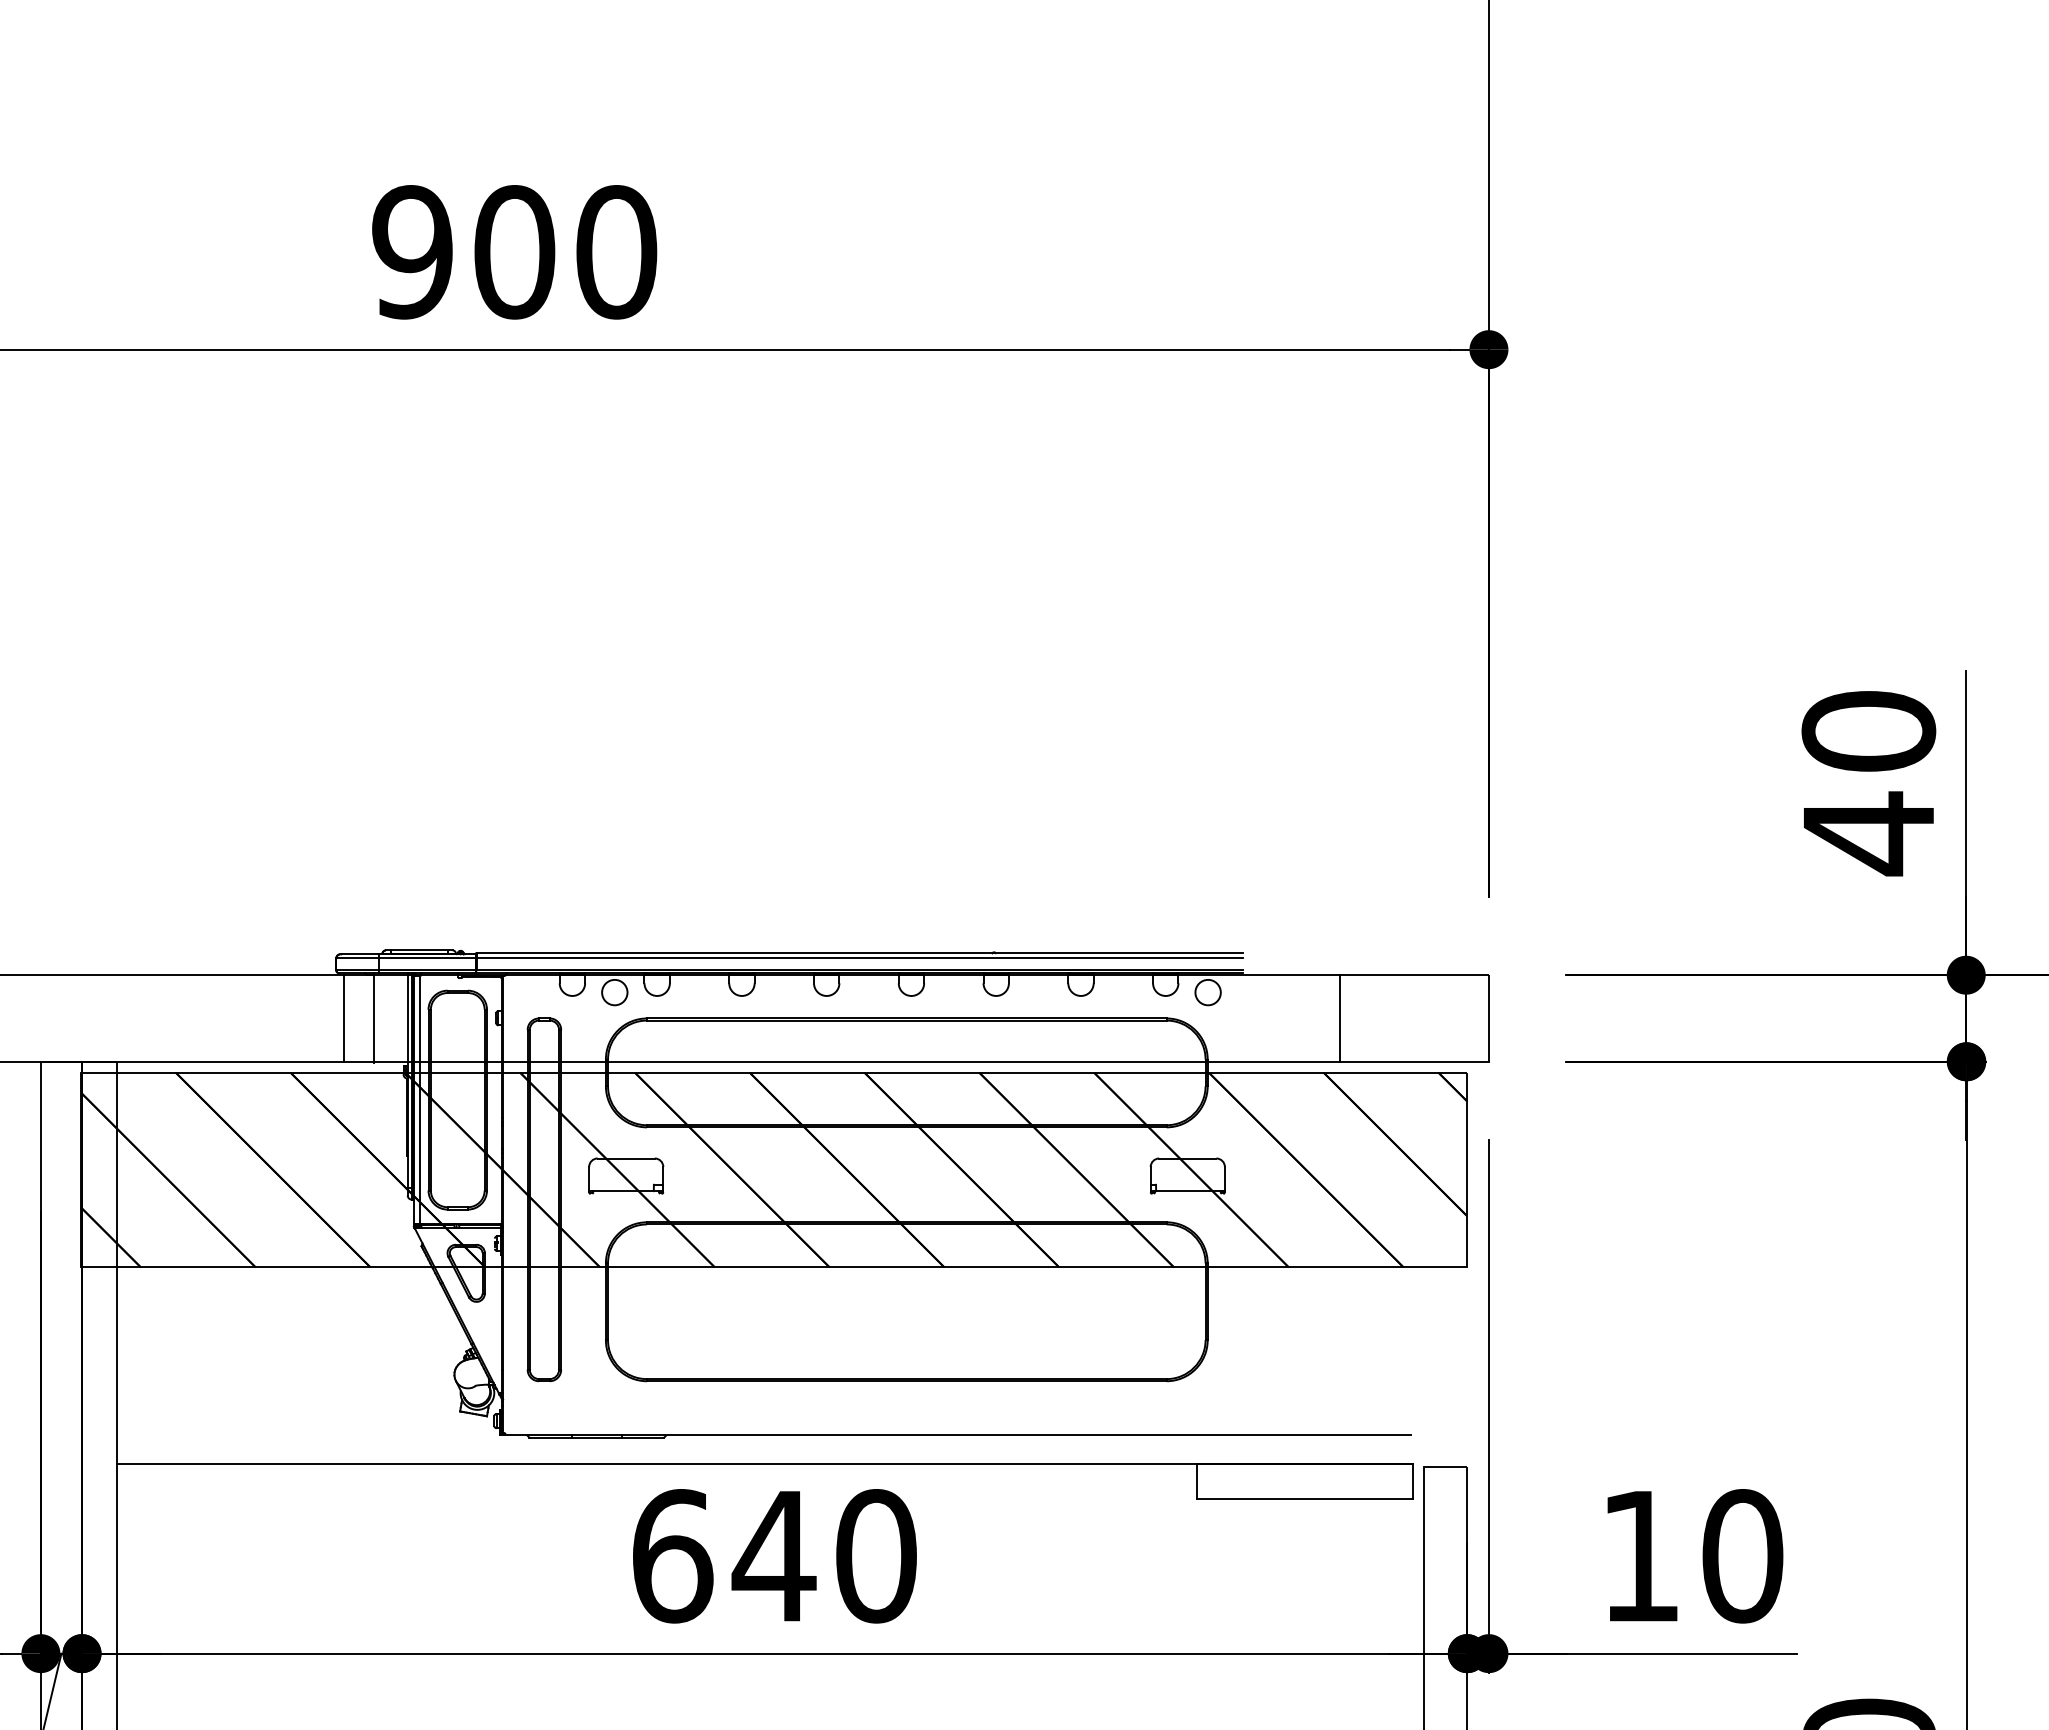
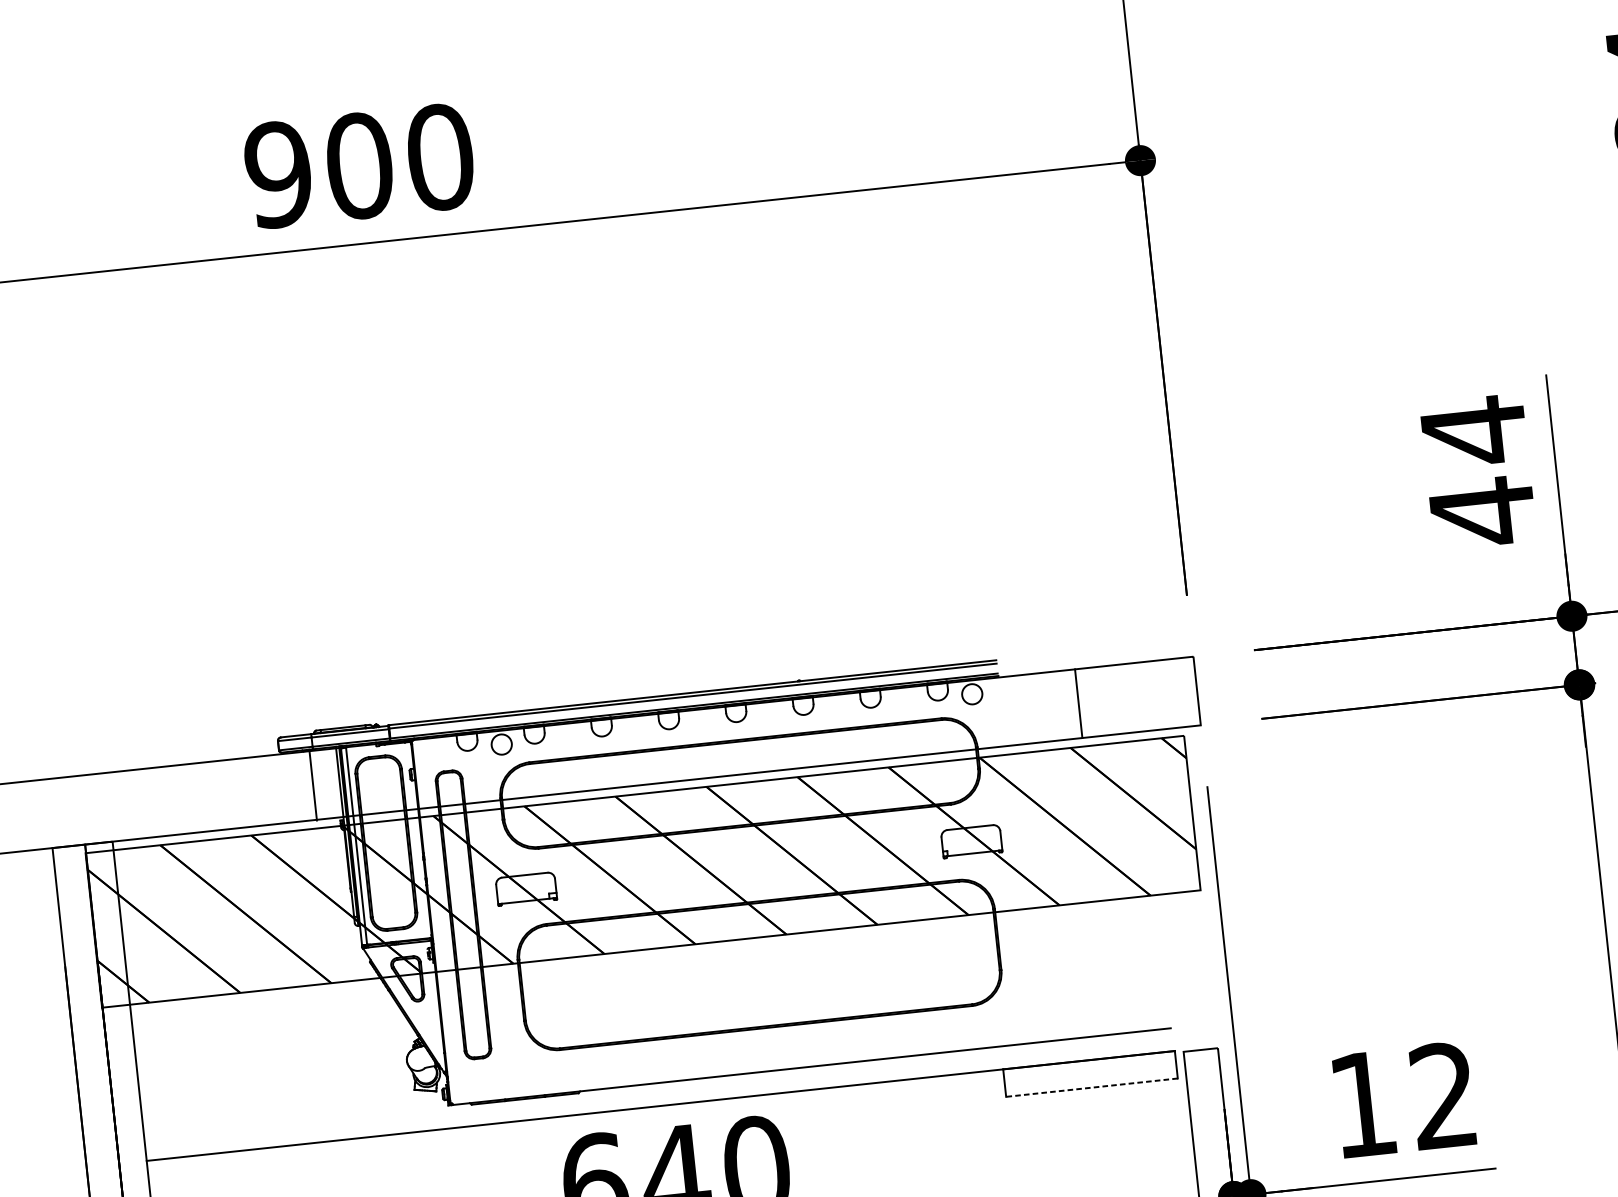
text: (1868, 731) -> (1473, 431), 40 -> 44
line: (343, 1018) -> (288, 788), removed
line: (1304, 1499) -> (1091, 1088), solid -> dashed
text: (1742, 1556) -> (1443, 1096), 10 -> 12

